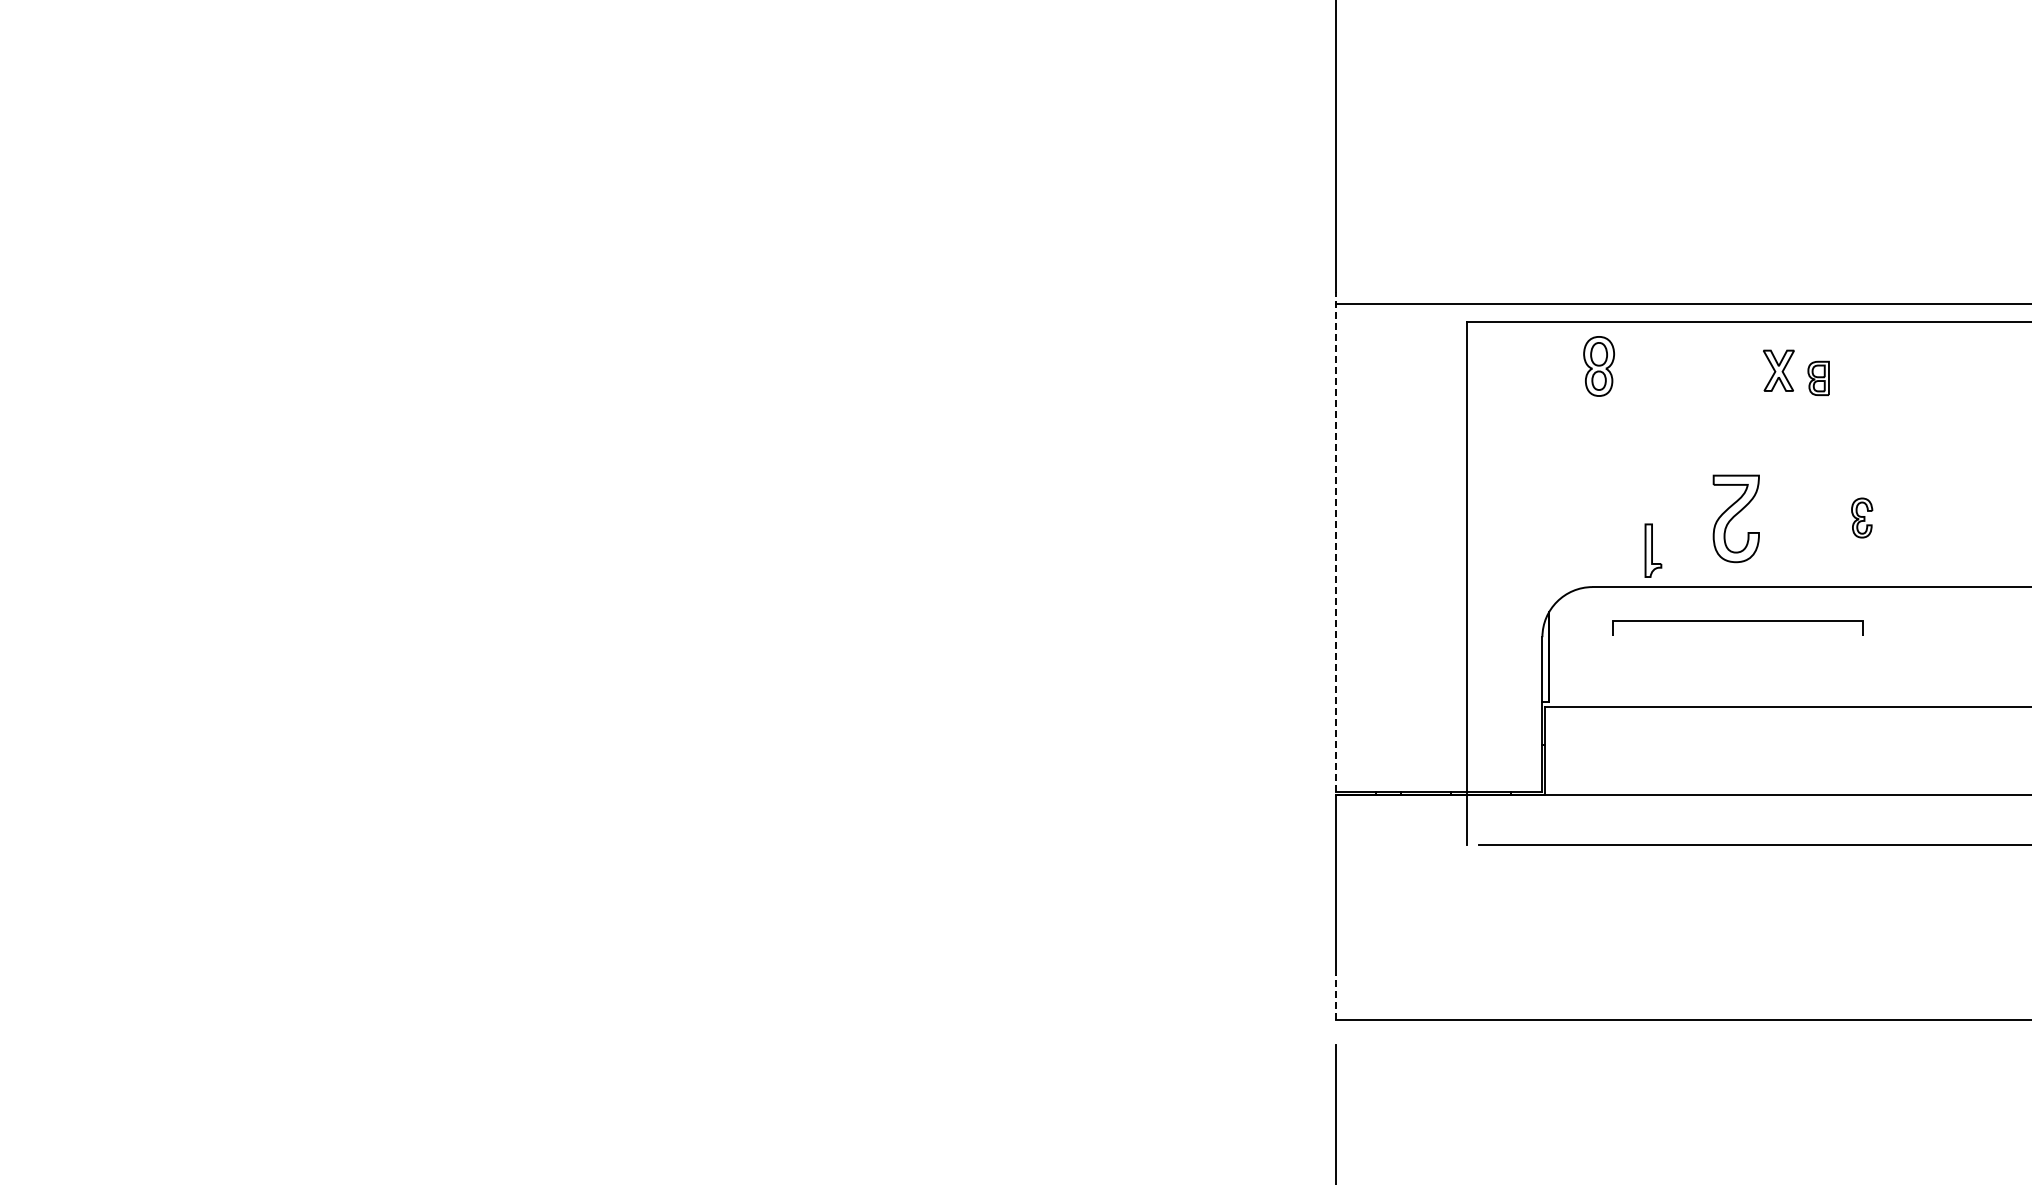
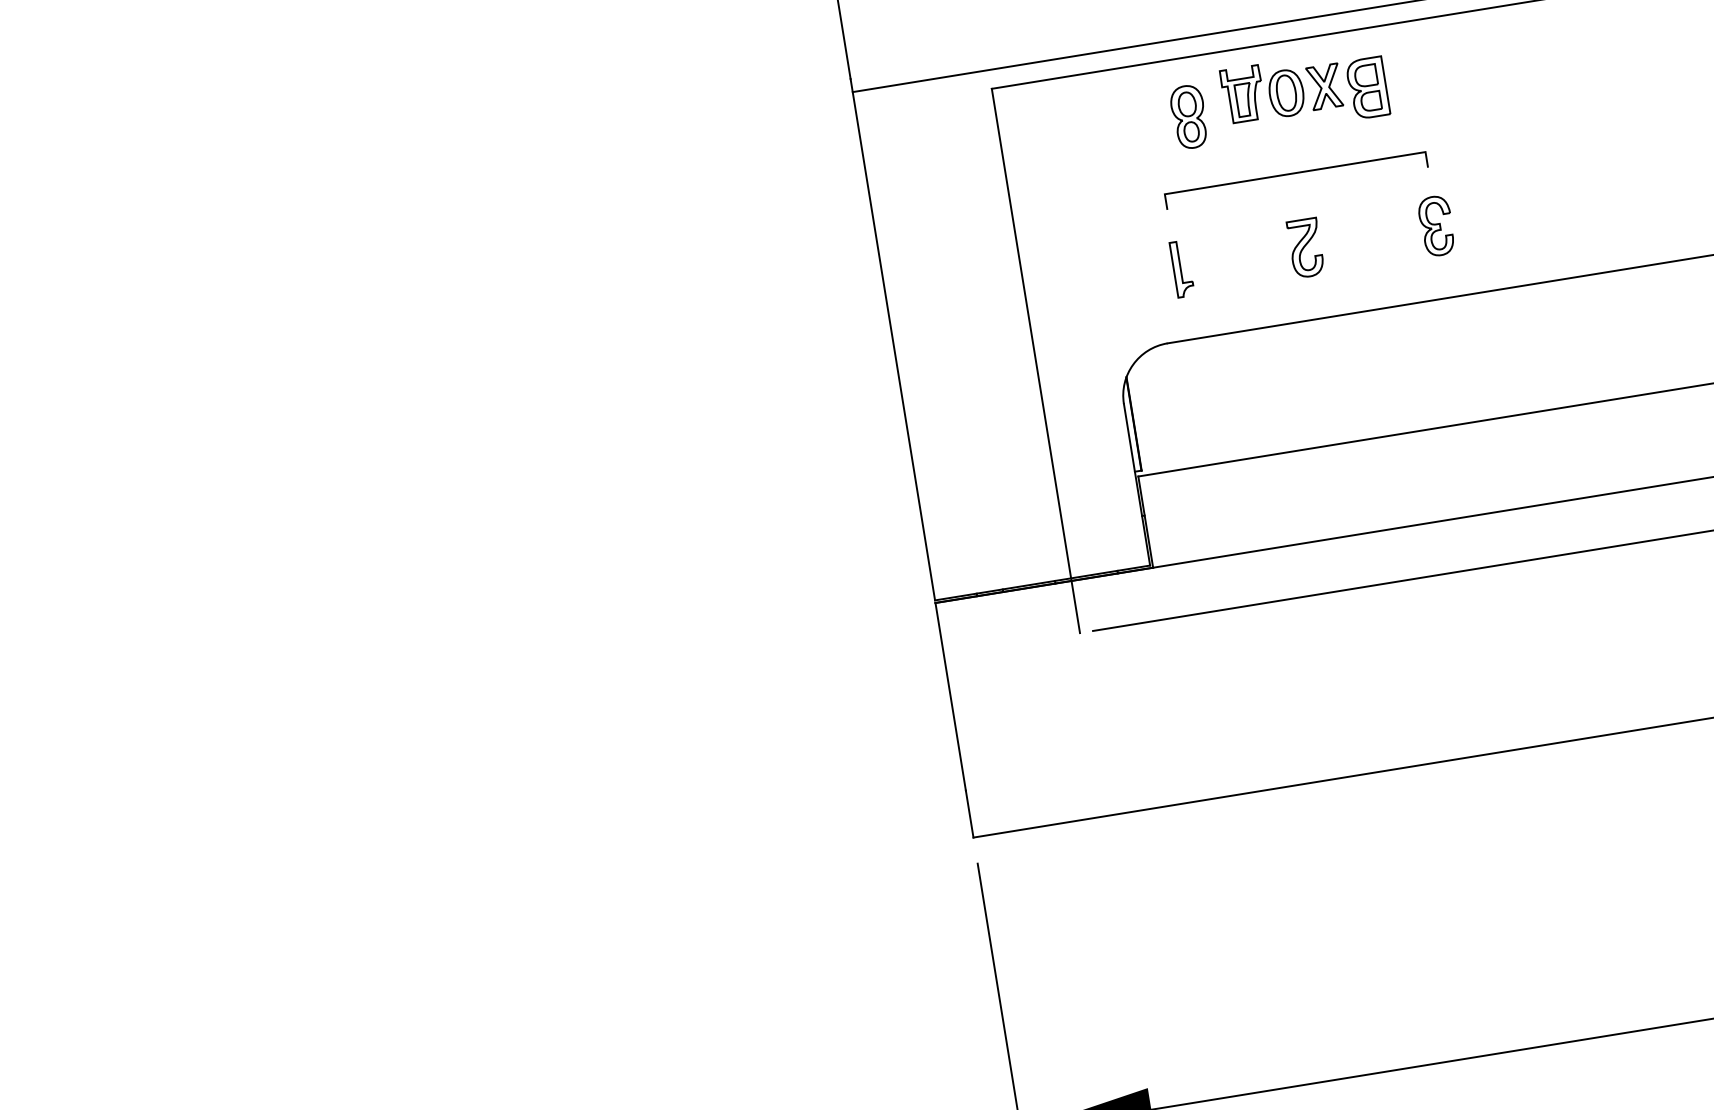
part: (1598, 366) -> (1188, 117), moved
part: (1719, 366) -> (1262, 92), added
part: (1818, 378) -> (1367, 88), size x1.67
part: (1861, 517) -> (1435, 225), size x1.43
part: (1736, 518) -> (1305, 247), size x0.62
line: (1335, 541) -> (892, 339), dashed -> solid
part: (1653, 550) -> (1182, 268), moved
curve: (1737, 621) -> (1294, 173), moved
line: (1335, 997) -> (969, 813), dashed -> solid

